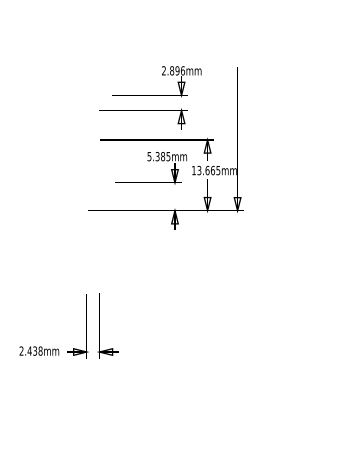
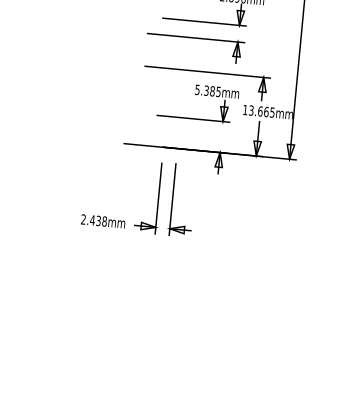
text: (68, 325) -> (138, 196), moved

